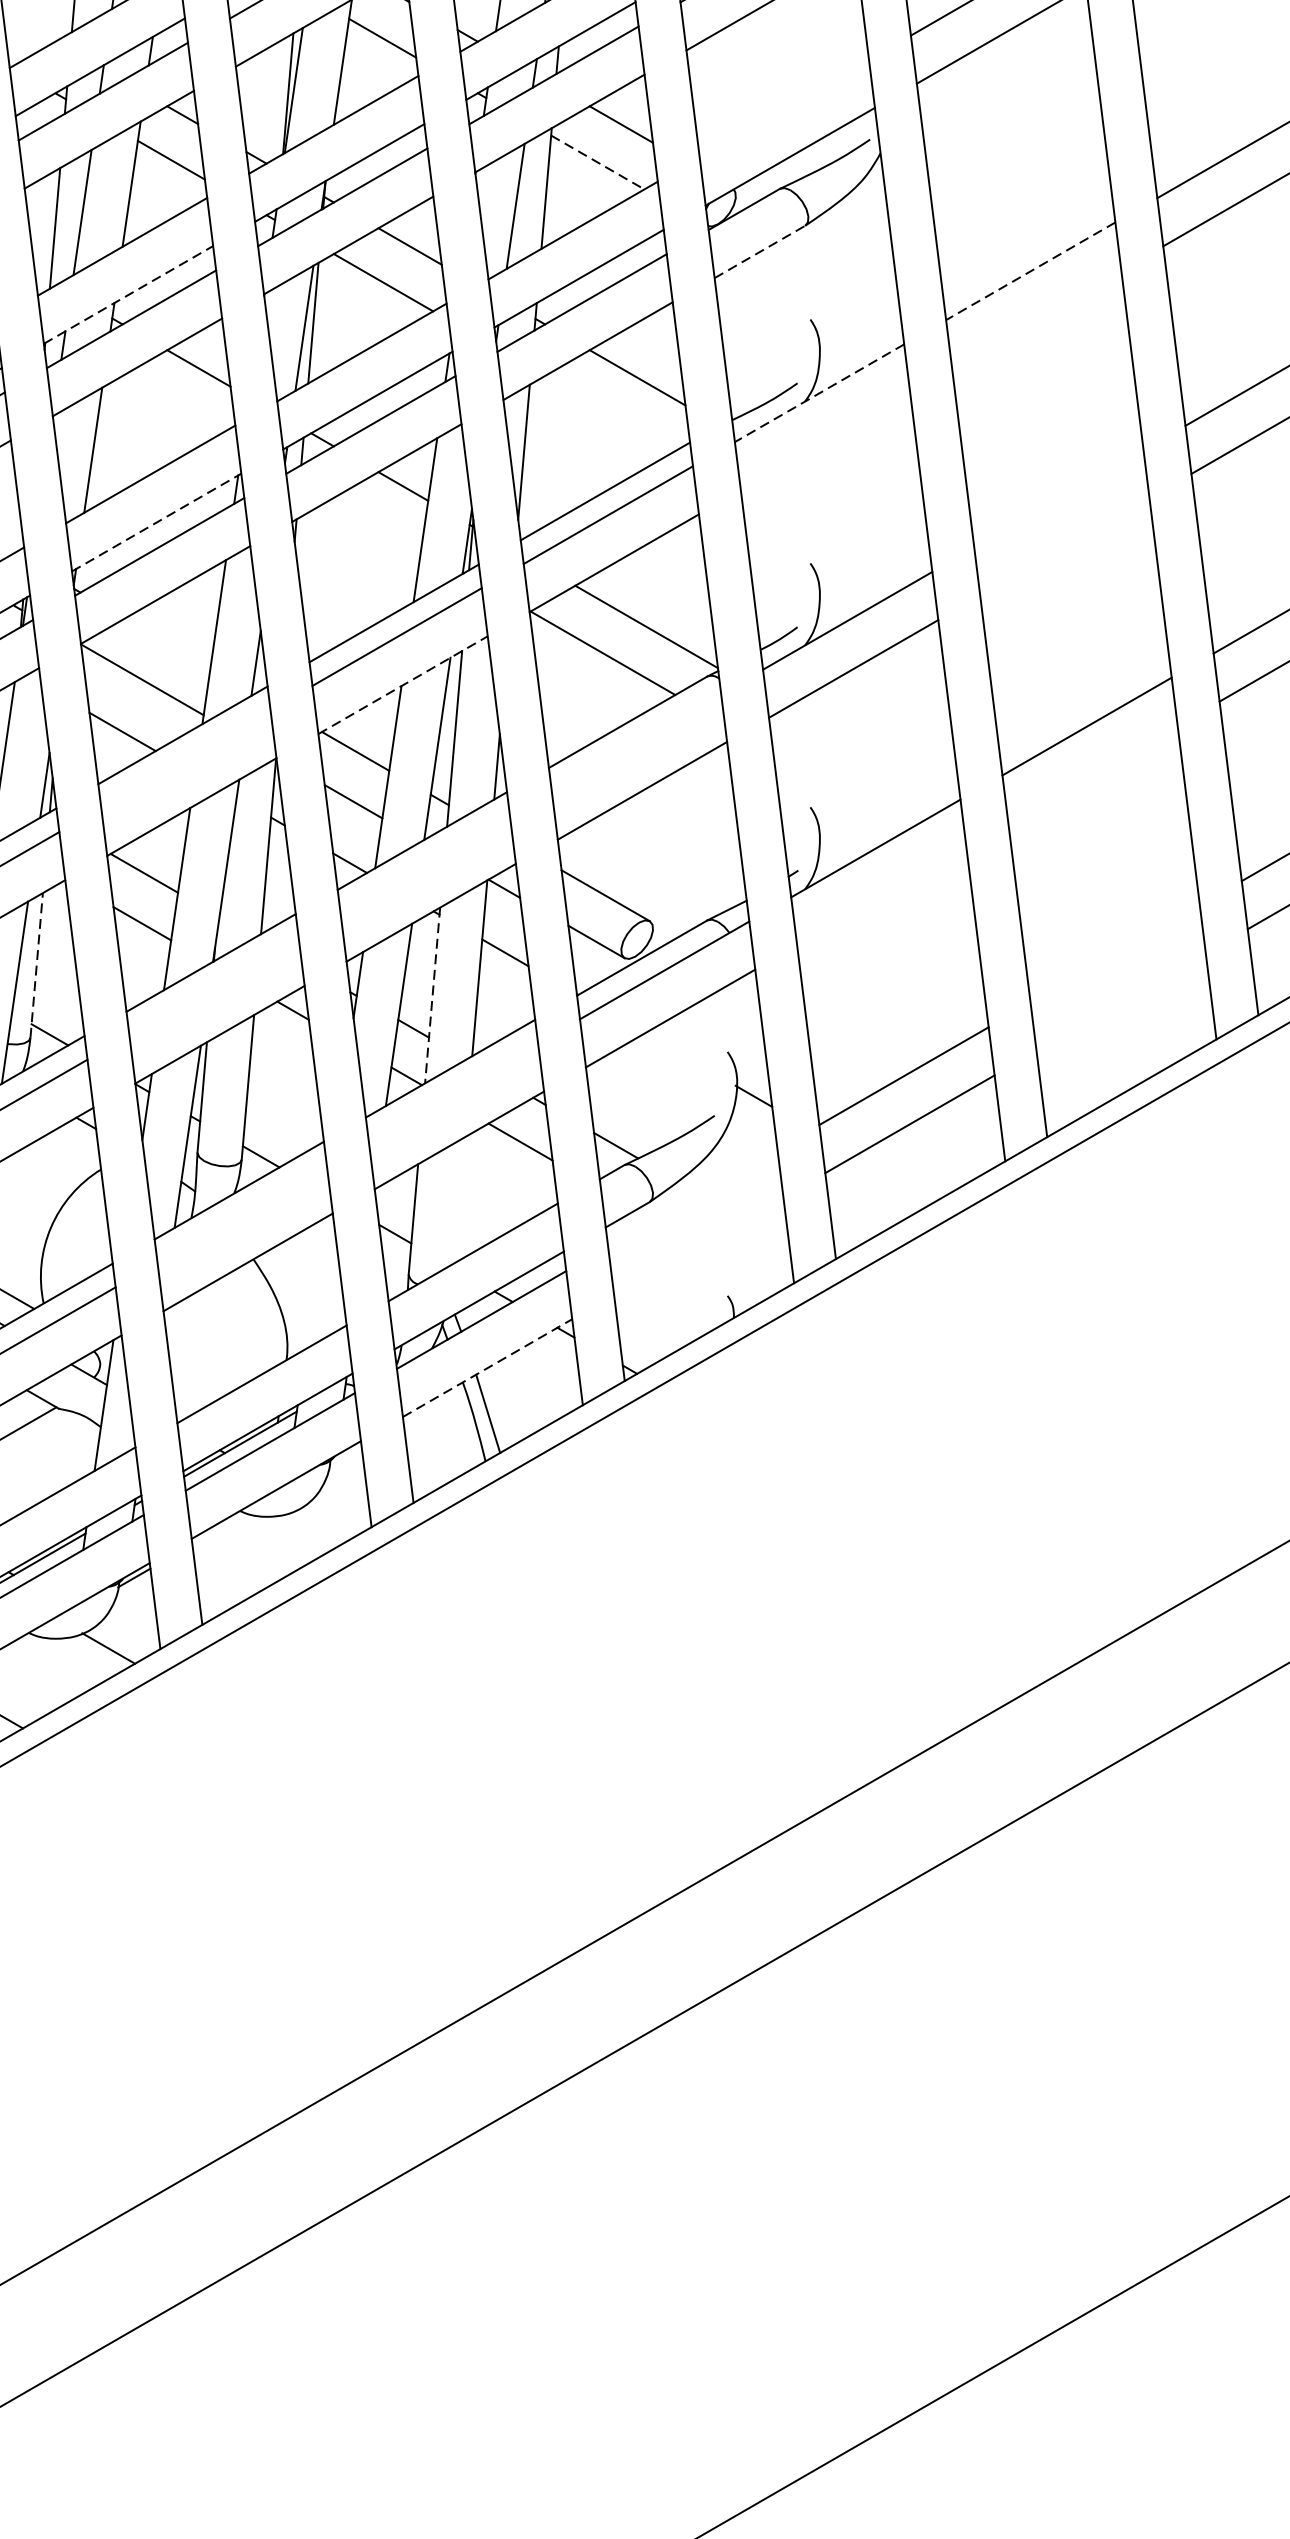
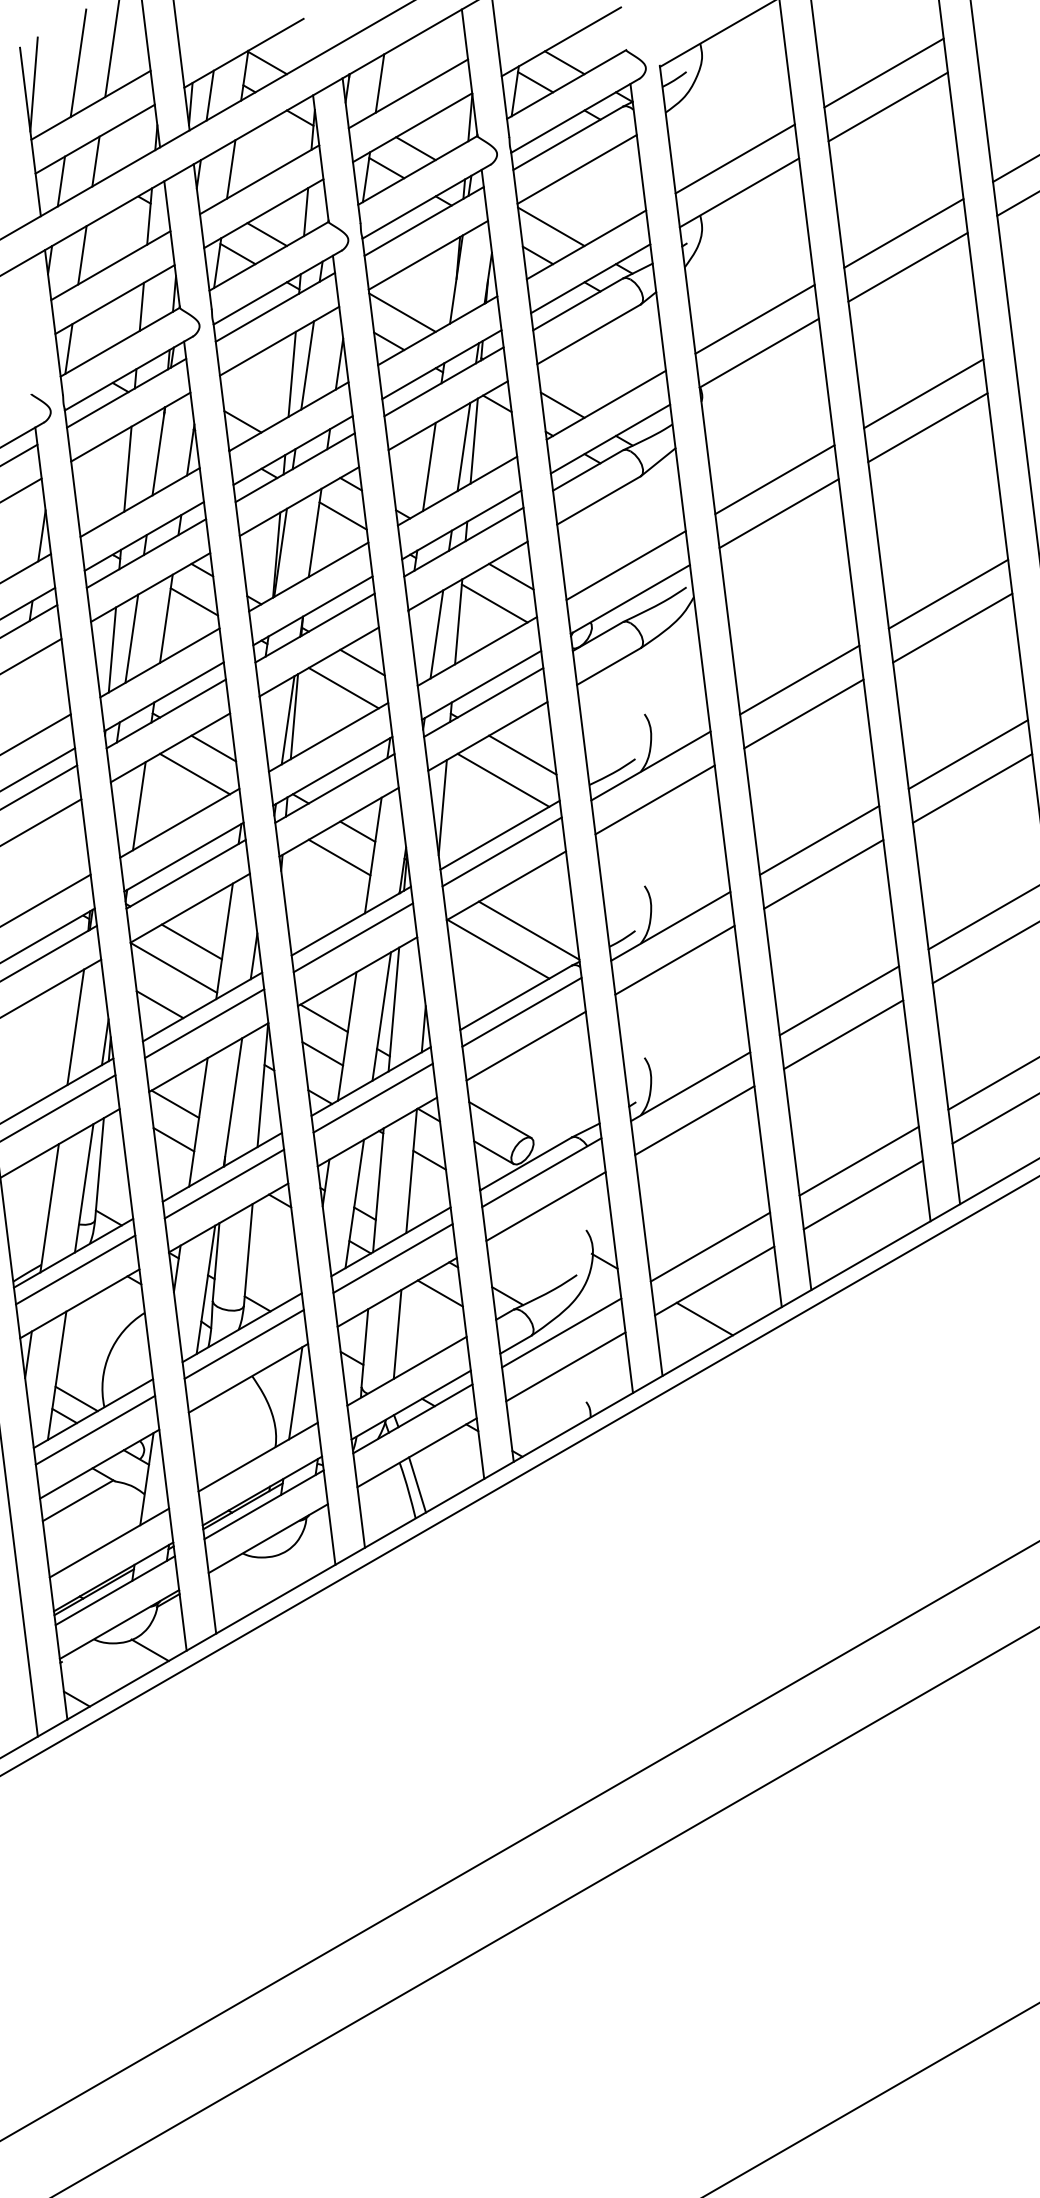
line: (783, 108) -> (625, 565), added
line: (597, 162) -> (494, 603), dashed -> solid
line: (759, 251) -> (608, 666), dashed -> solid
line: (1030, 271) -> (799, 680), dashed -> solid
line: (128, 294) -> (164, 696), dashed -> solid
line: (1036, 318) -> (803, 713), added
line: (818, 393) -> (650, 766), dashed -> solid
line: (172, 403) -> (195, 773), added
line: (610, 412) -> (503, 779), added
line: (824, 440) -> (654, 799), added
line: (1058, 498) -> (819, 840), added
line: (157, 523) -> (184, 857), dashed -> solid
line: (377, 523) -> (339, 857), added
line: (1064, 545) -> (823, 873), added
line: (167, 642) -> (191, 941), added
line: (402, 684) -> (357, 971), dashed -> solid
line: (635, 741) -> (521, 1011), added
line: (185, 758) -> (204, 1023), added
line: (1092, 774) -> (843, 1034), added
line: (424, 863) -> (372, 1097), added
line: (881, 896) -> (694, 1120), added
line: (1114, 953) -> (858, 1160), added
line: (36, 964) -> (99, 1168), dashed -> solid
line: (214, 985) -> (224, 1183), added
line: (432, 995) -> (378, 1190), dashed -> solid
line: (1121, 1001) -> (863, 1194), added
line: (452, 1092) -> (392, 1258), added
line: (895, 1177) -> (704, 1318), added
line: (692, 1197) -> (561, 1332), added
line: (459, 1200) -> (397, 1334), added
line: (241, 1212) -> (243, 1343), added
line: (698, 1245) -> (565, 1366), added
line: (314, 1283) -> (295, 1393), added
line: (488, 1367) -> (417, 1452), dashed -> solid

